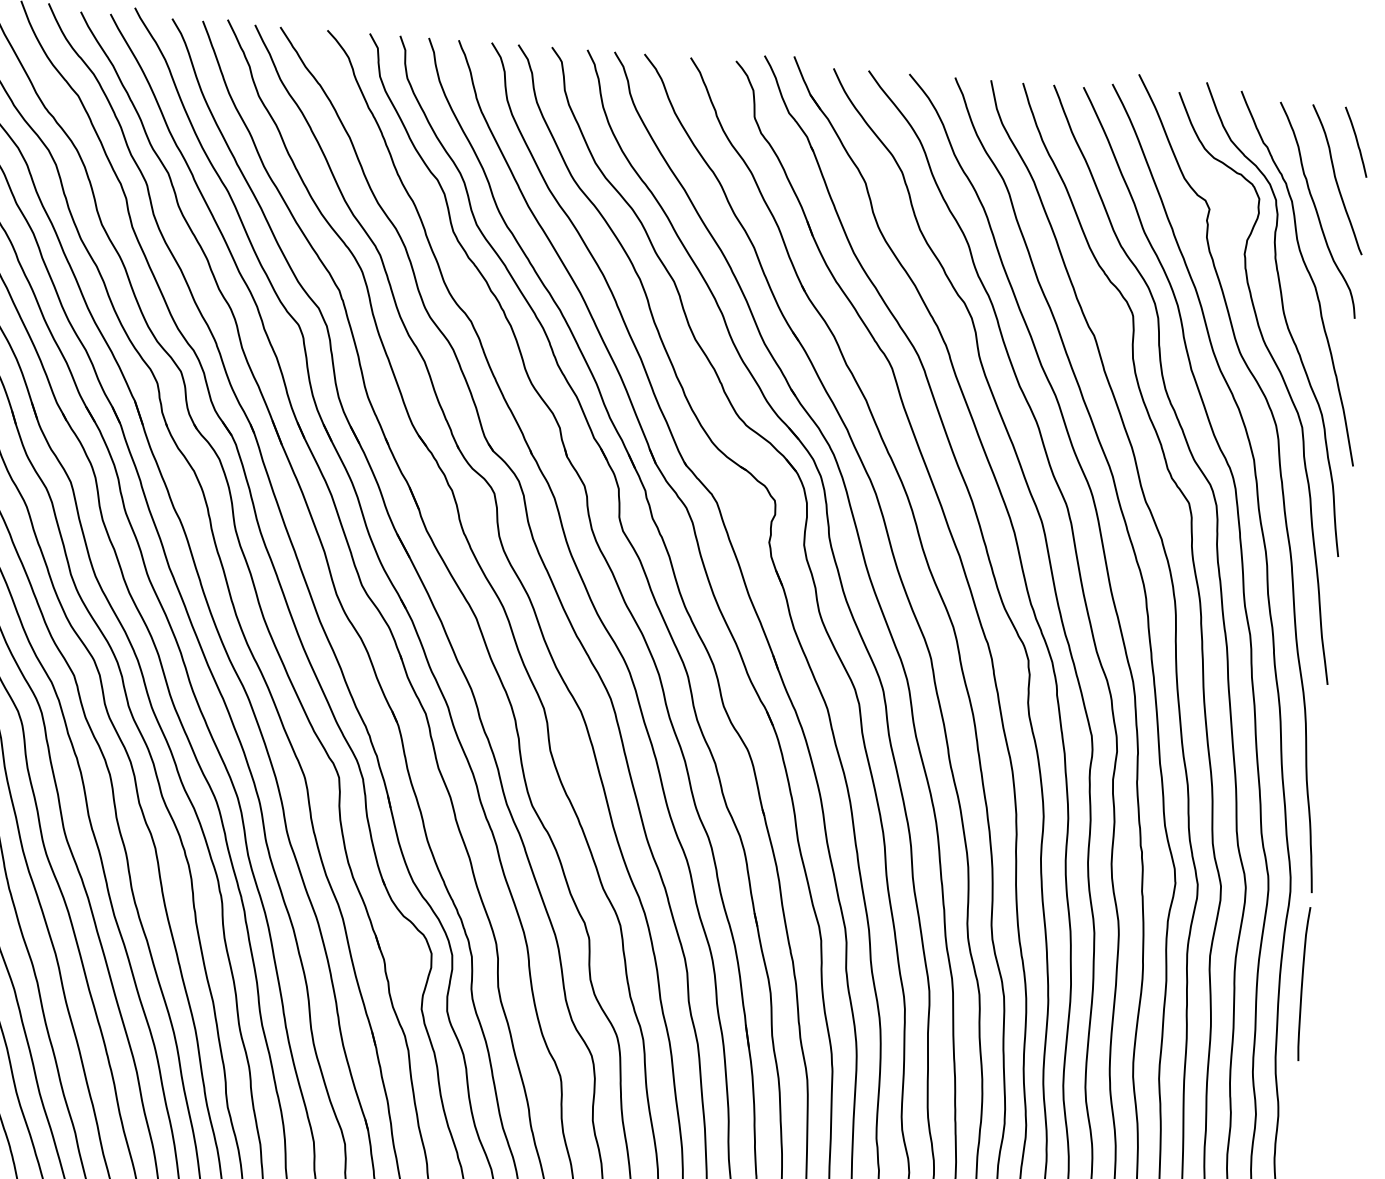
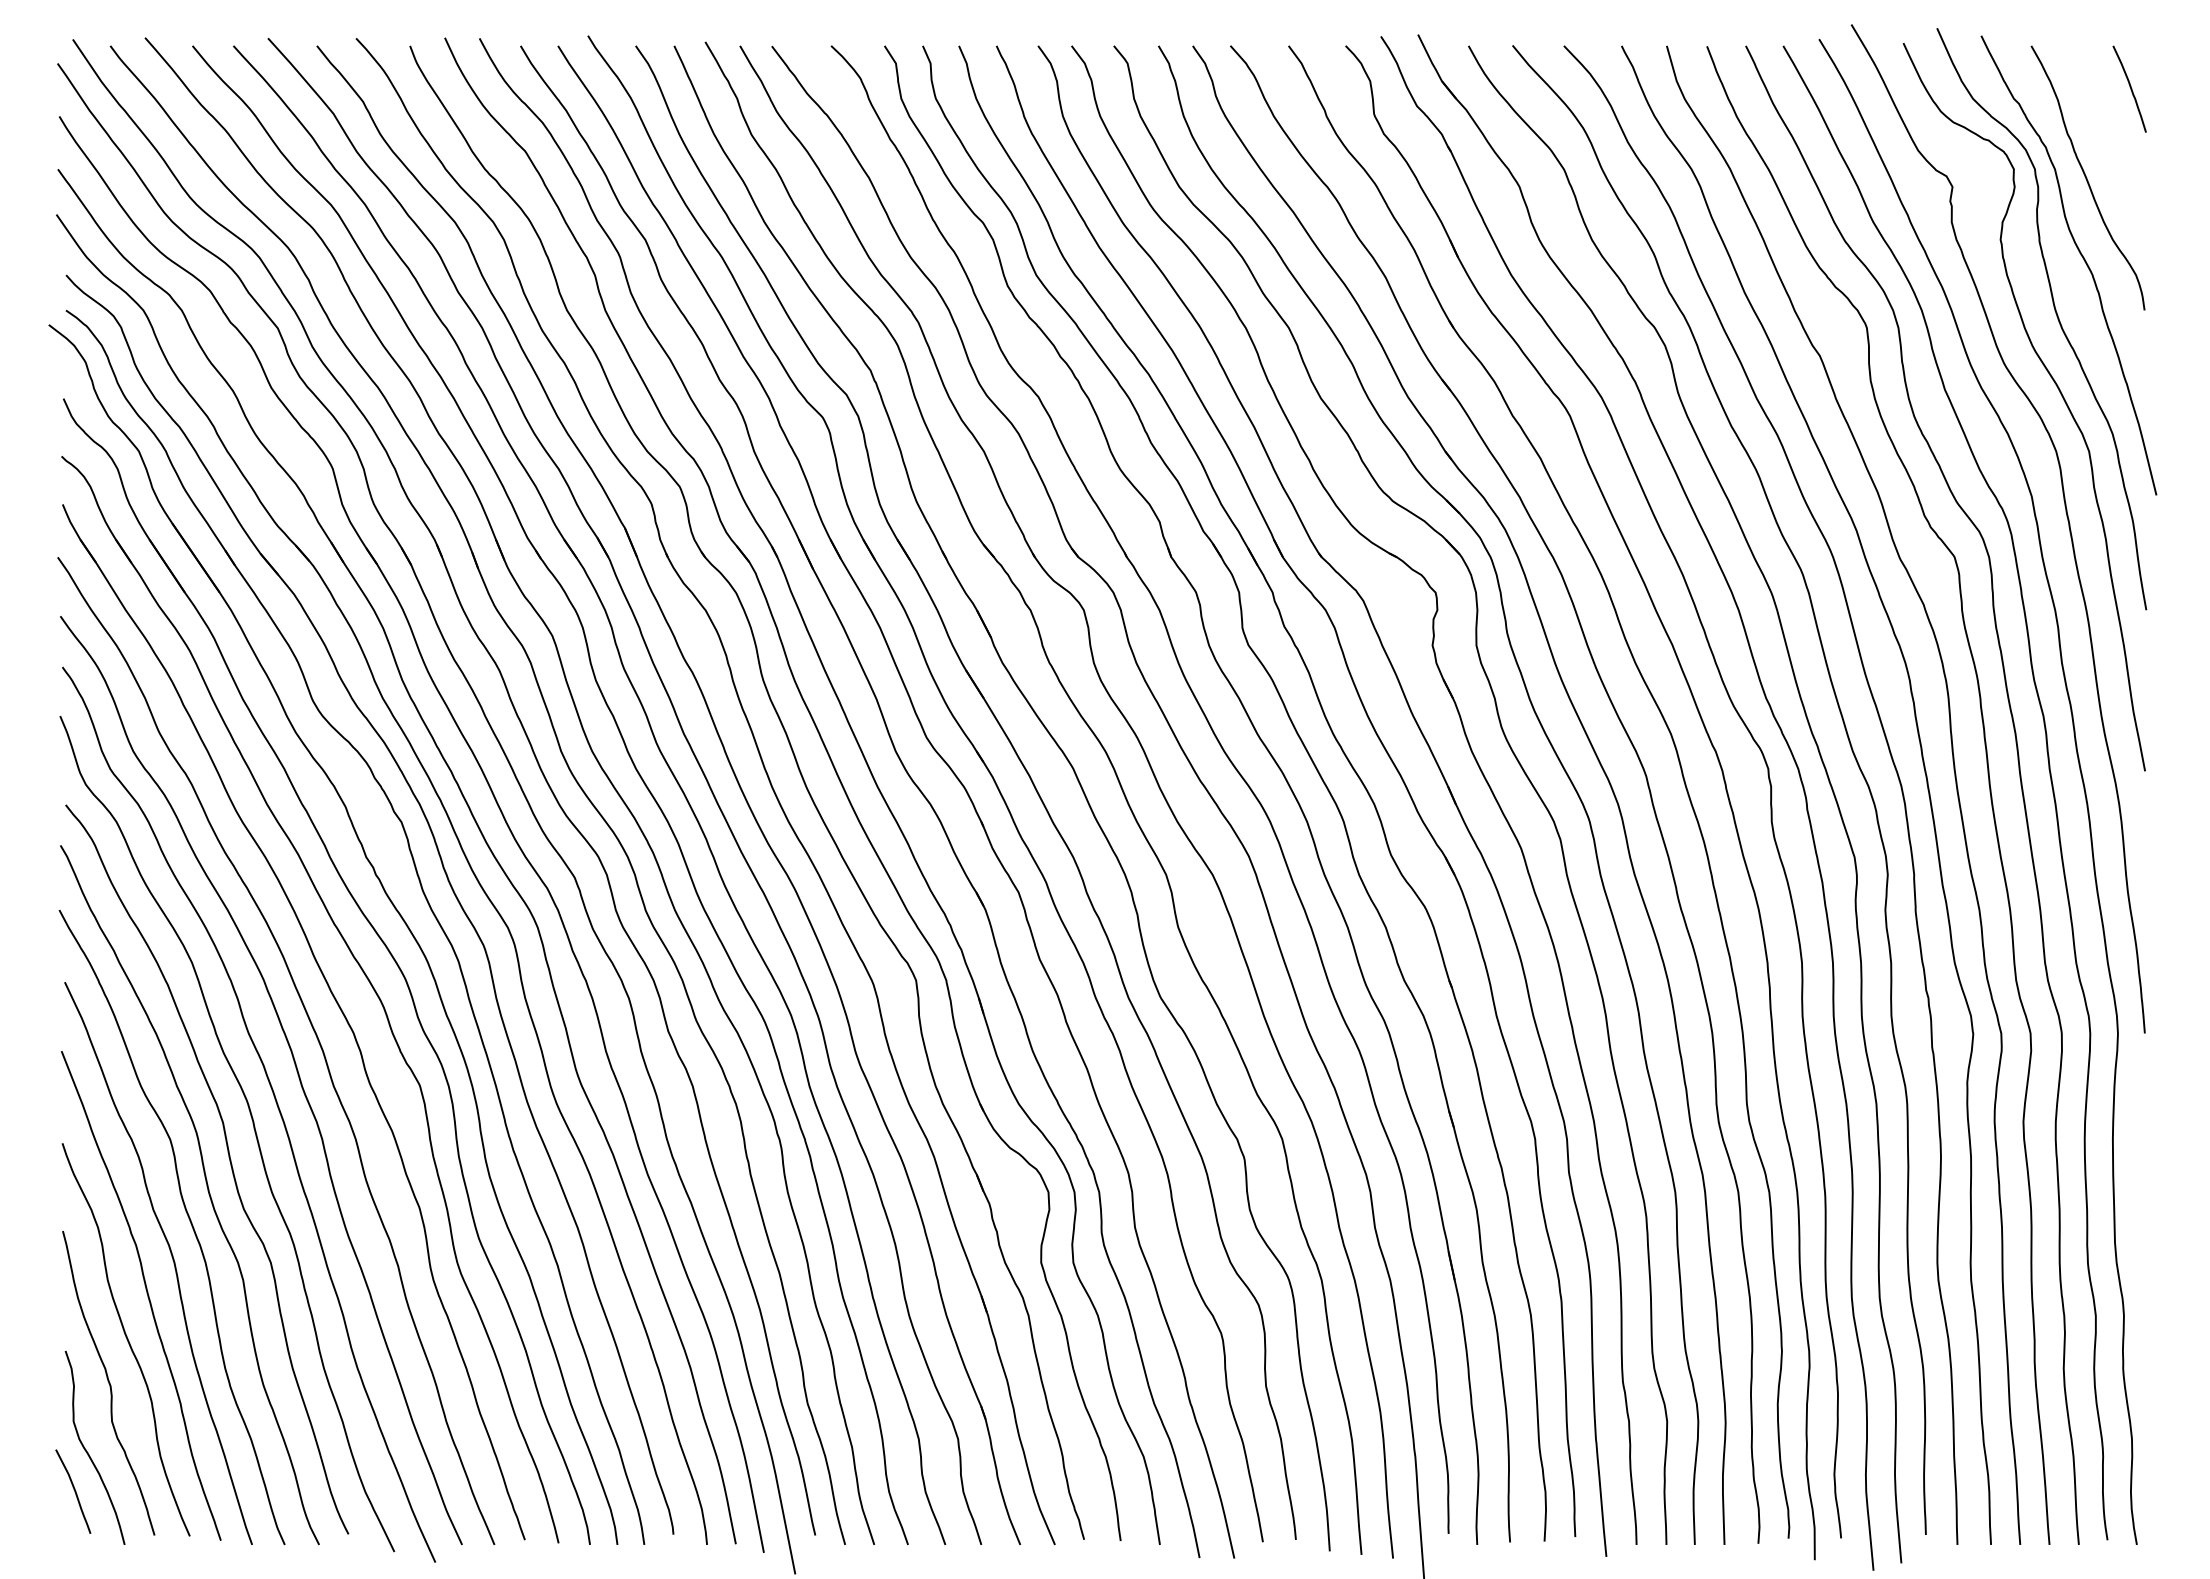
curve: (1336, 179) -> (2108, 137), removed
curve: (1303, 984) -> (2142, 1148), removed

